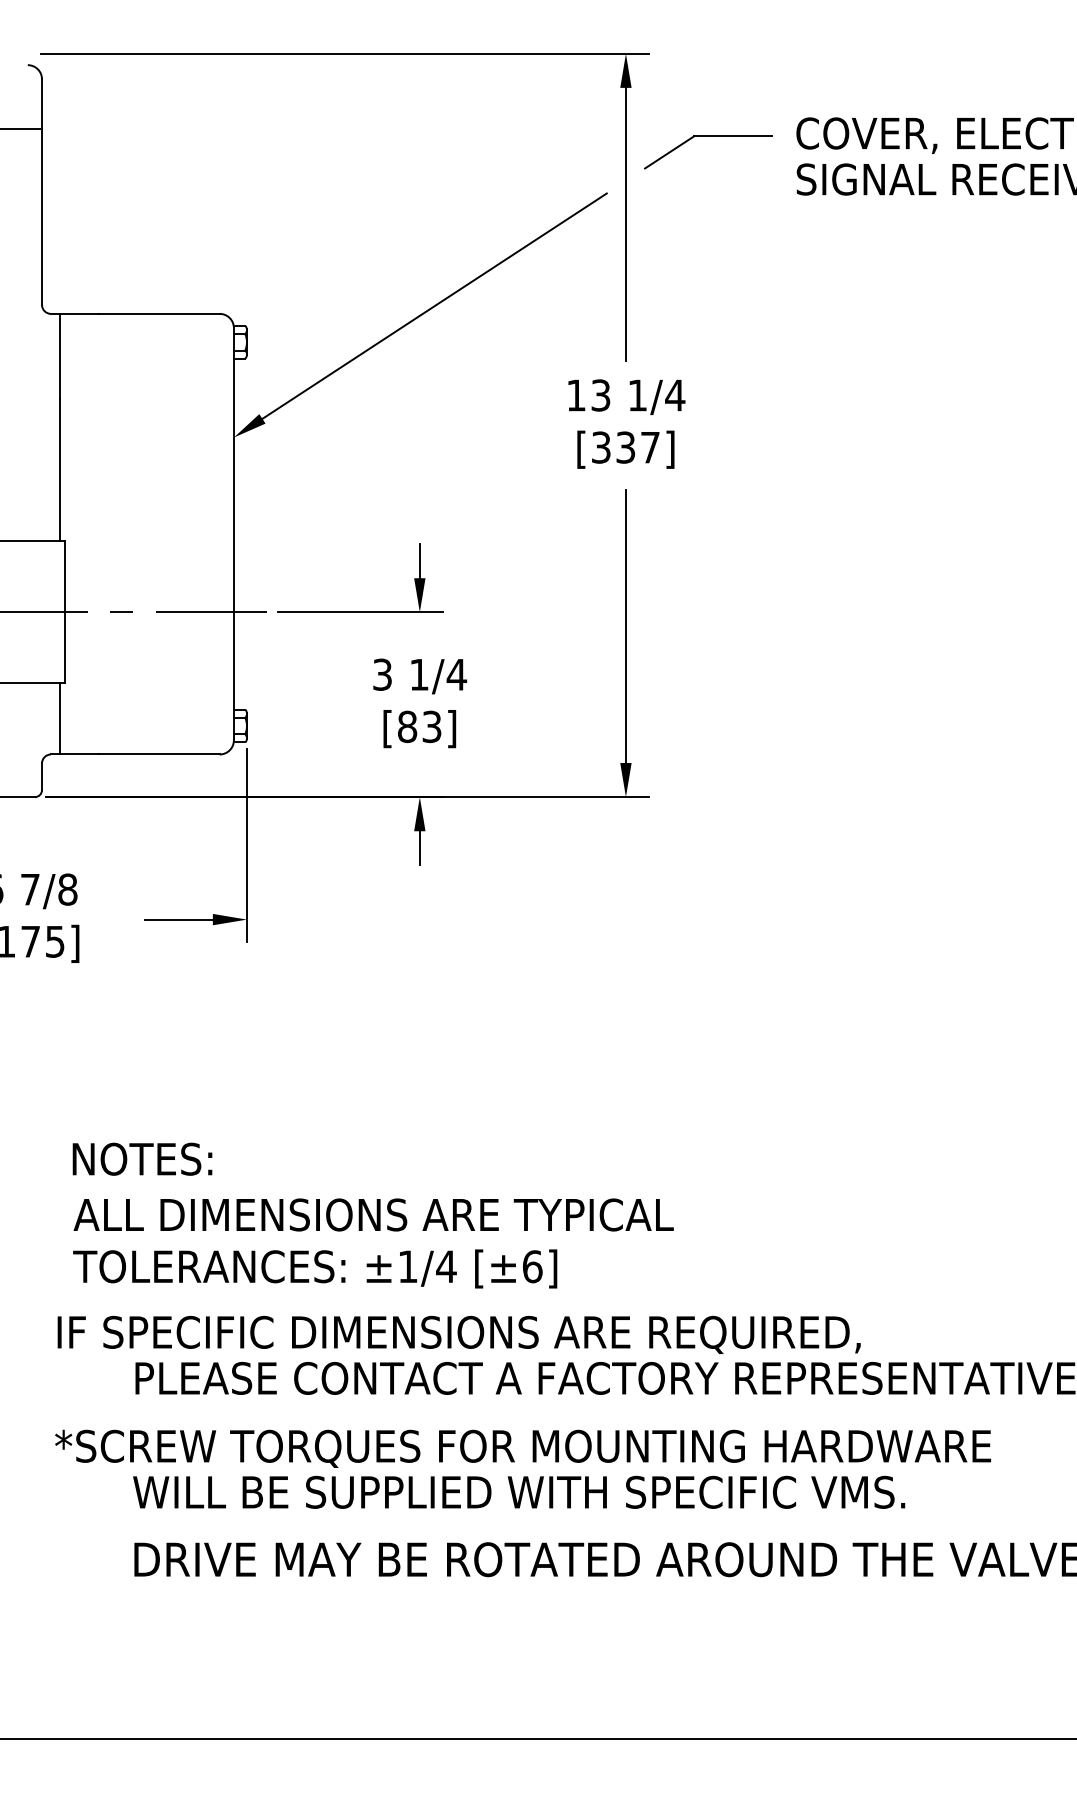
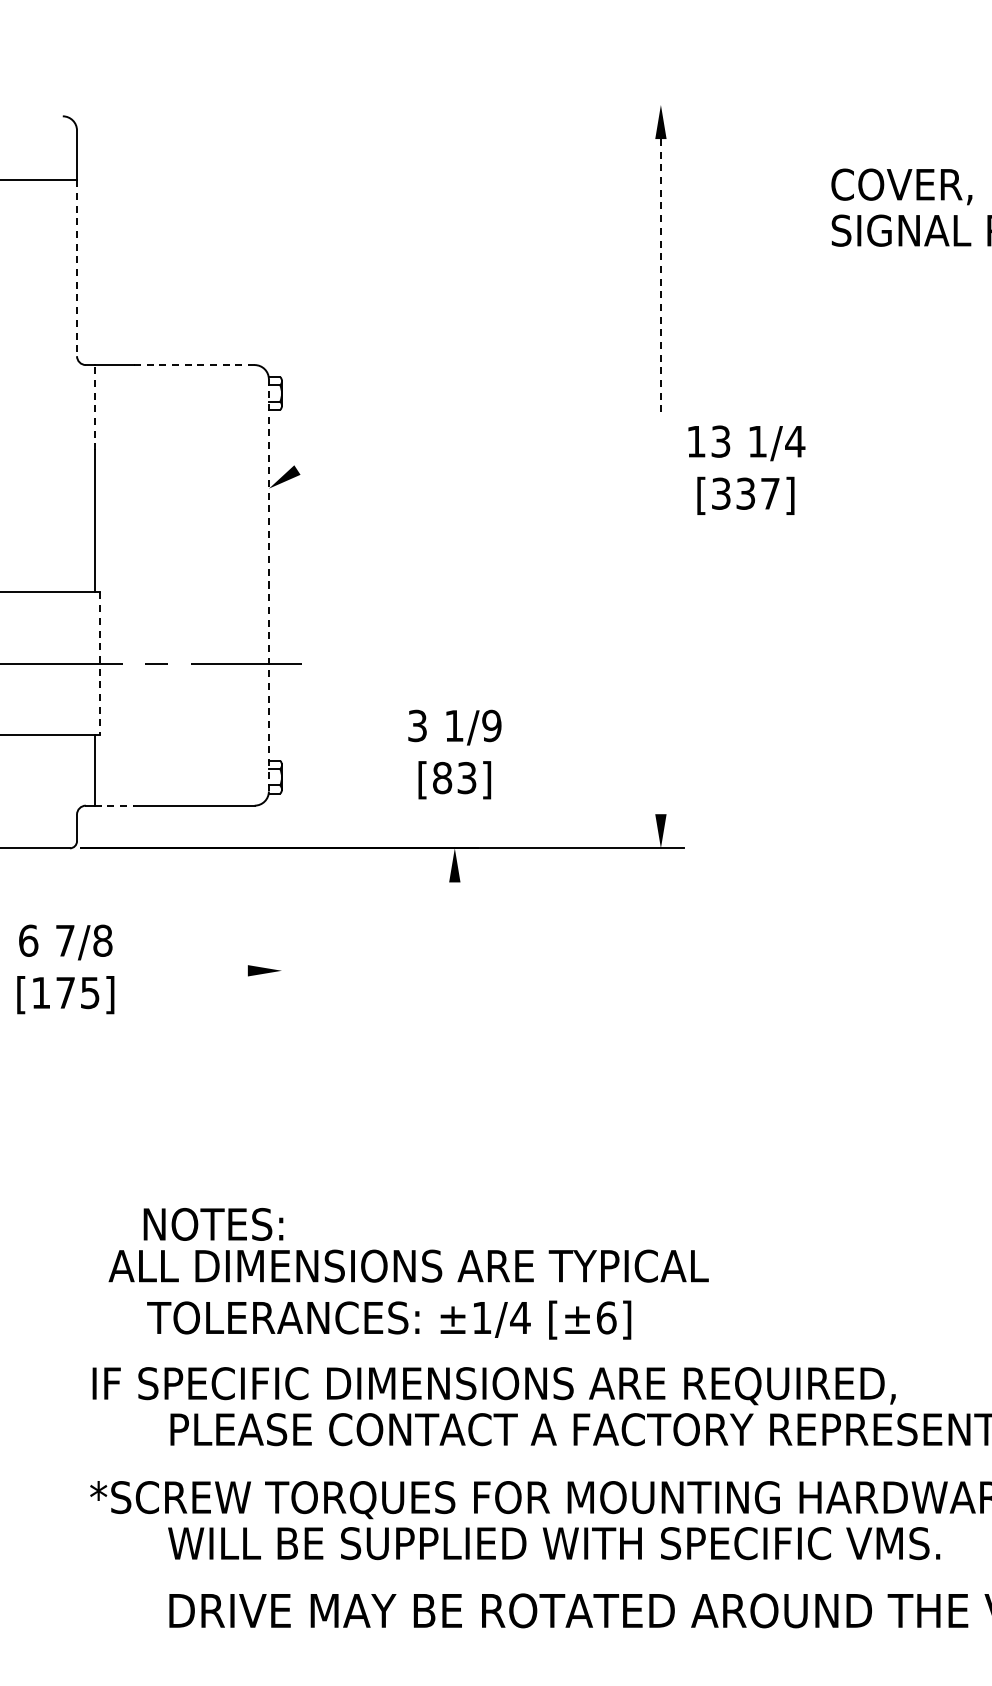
line: (344, 53) -> (379, 104), removed
part: (708, 136) -> (743, 187), removed
line: (42, 217) -> (77, 268), solid -> dashed
line: (625, 224) -> (660, 275), solid -> dashed
line: (434, 305) -> (469, 356), removed
line: (159, 313) -> (194, 364), solid -> dashed
line: (59, 356) -> (94, 407), solid -> dashed
text: (626, 423) -> (746, 469), moved
line: (233, 533) -> (268, 584), solid -> dashed
part: (360, 611) -> (395, 662), removed
line: (64, 612) -> (99, 663), solid -> dashed
line: (625, 626) -> (660, 677), removed
text: (456, 674) -> (491, 725), 1/4 -> 1/9
line: (79, 754) -> (114, 805), solid -> dashed
line: (246, 845) -> (281, 896), removed
line: (419, 848) -> (454, 899), removed
line: (178, 919) -> (213, 970), removed
text: (142, 1158) -> (213, 1223), moved
text: (315, 1268) -> (389, 1319), moved

